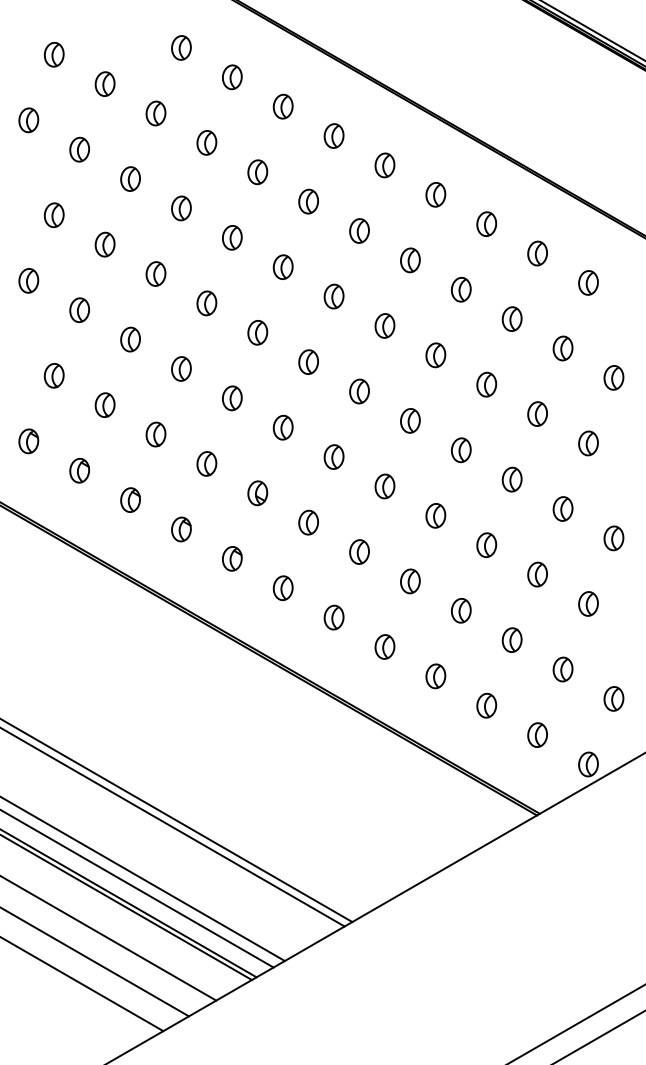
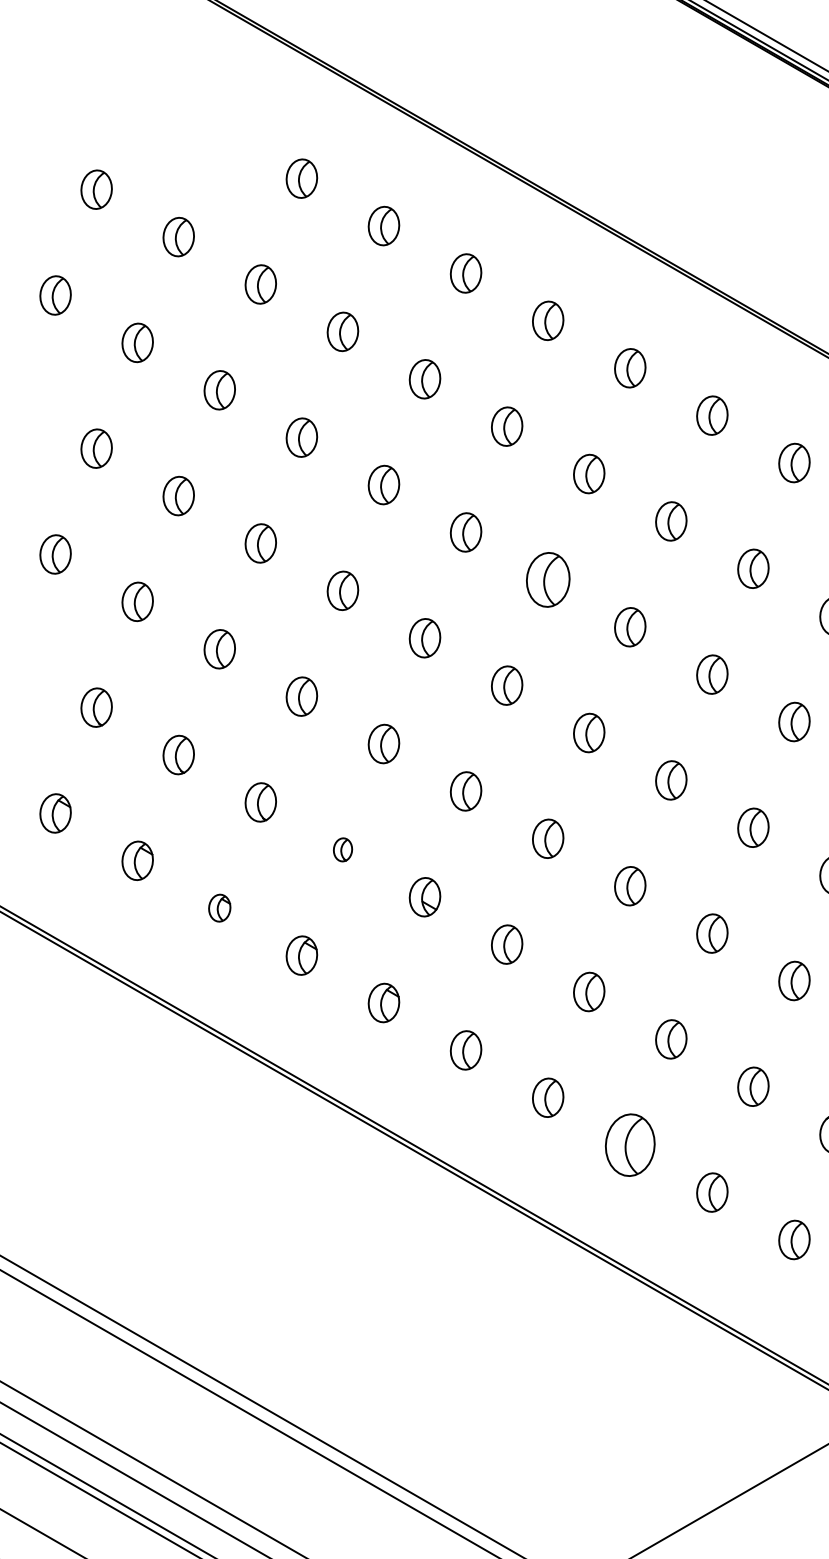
part: (333, 296) -> (547, 579), size x1.4
part: (206, 463) -> (342, 849), size x0.6
part: (130, 499) -> (219, 907), size x0.7
part: (384, 646) -> (629, 1144), size x1.6

